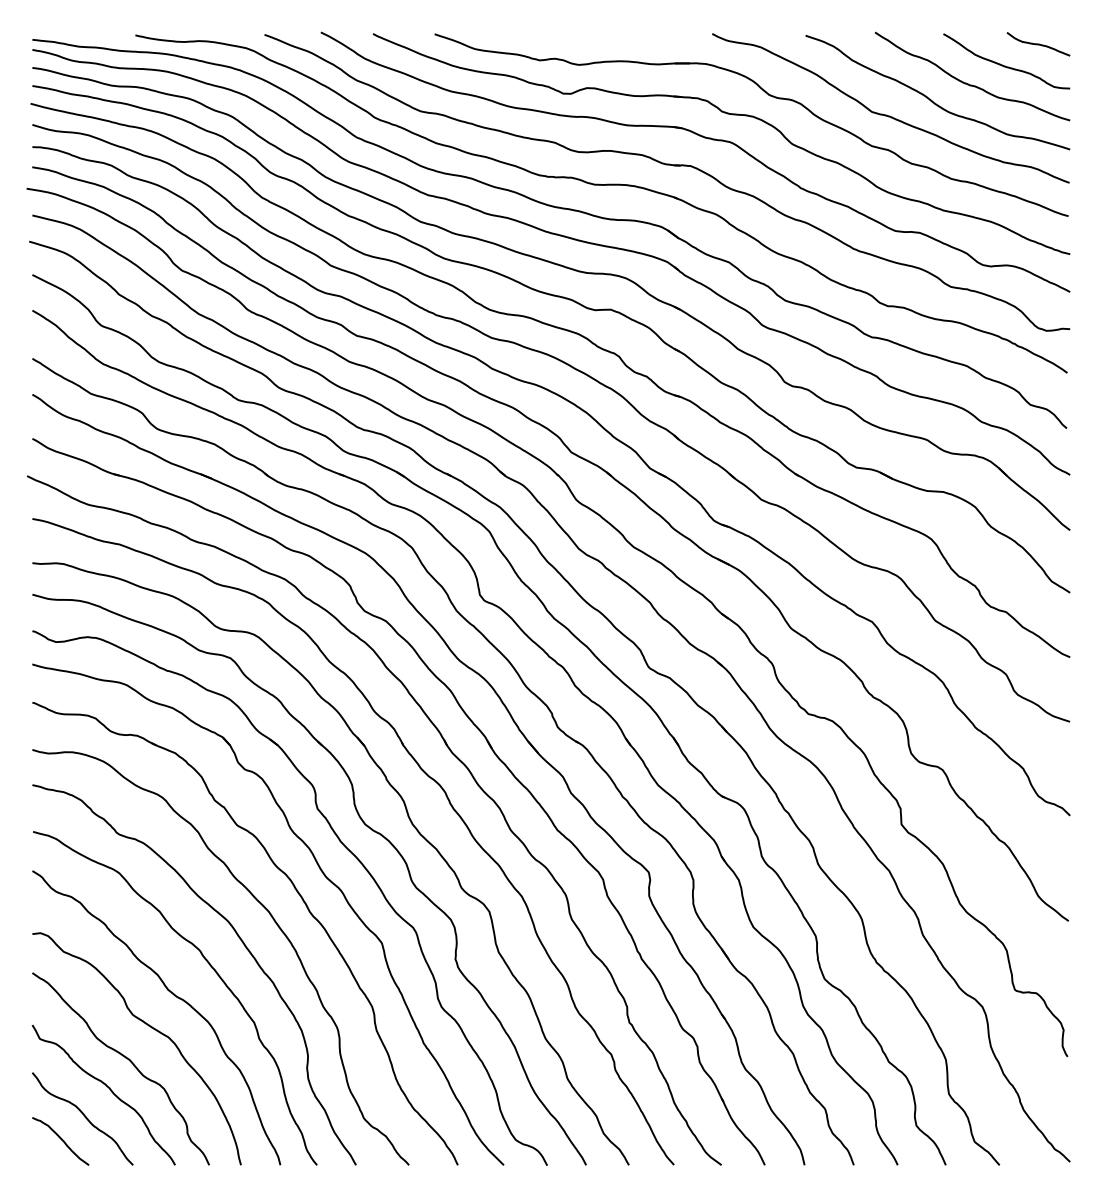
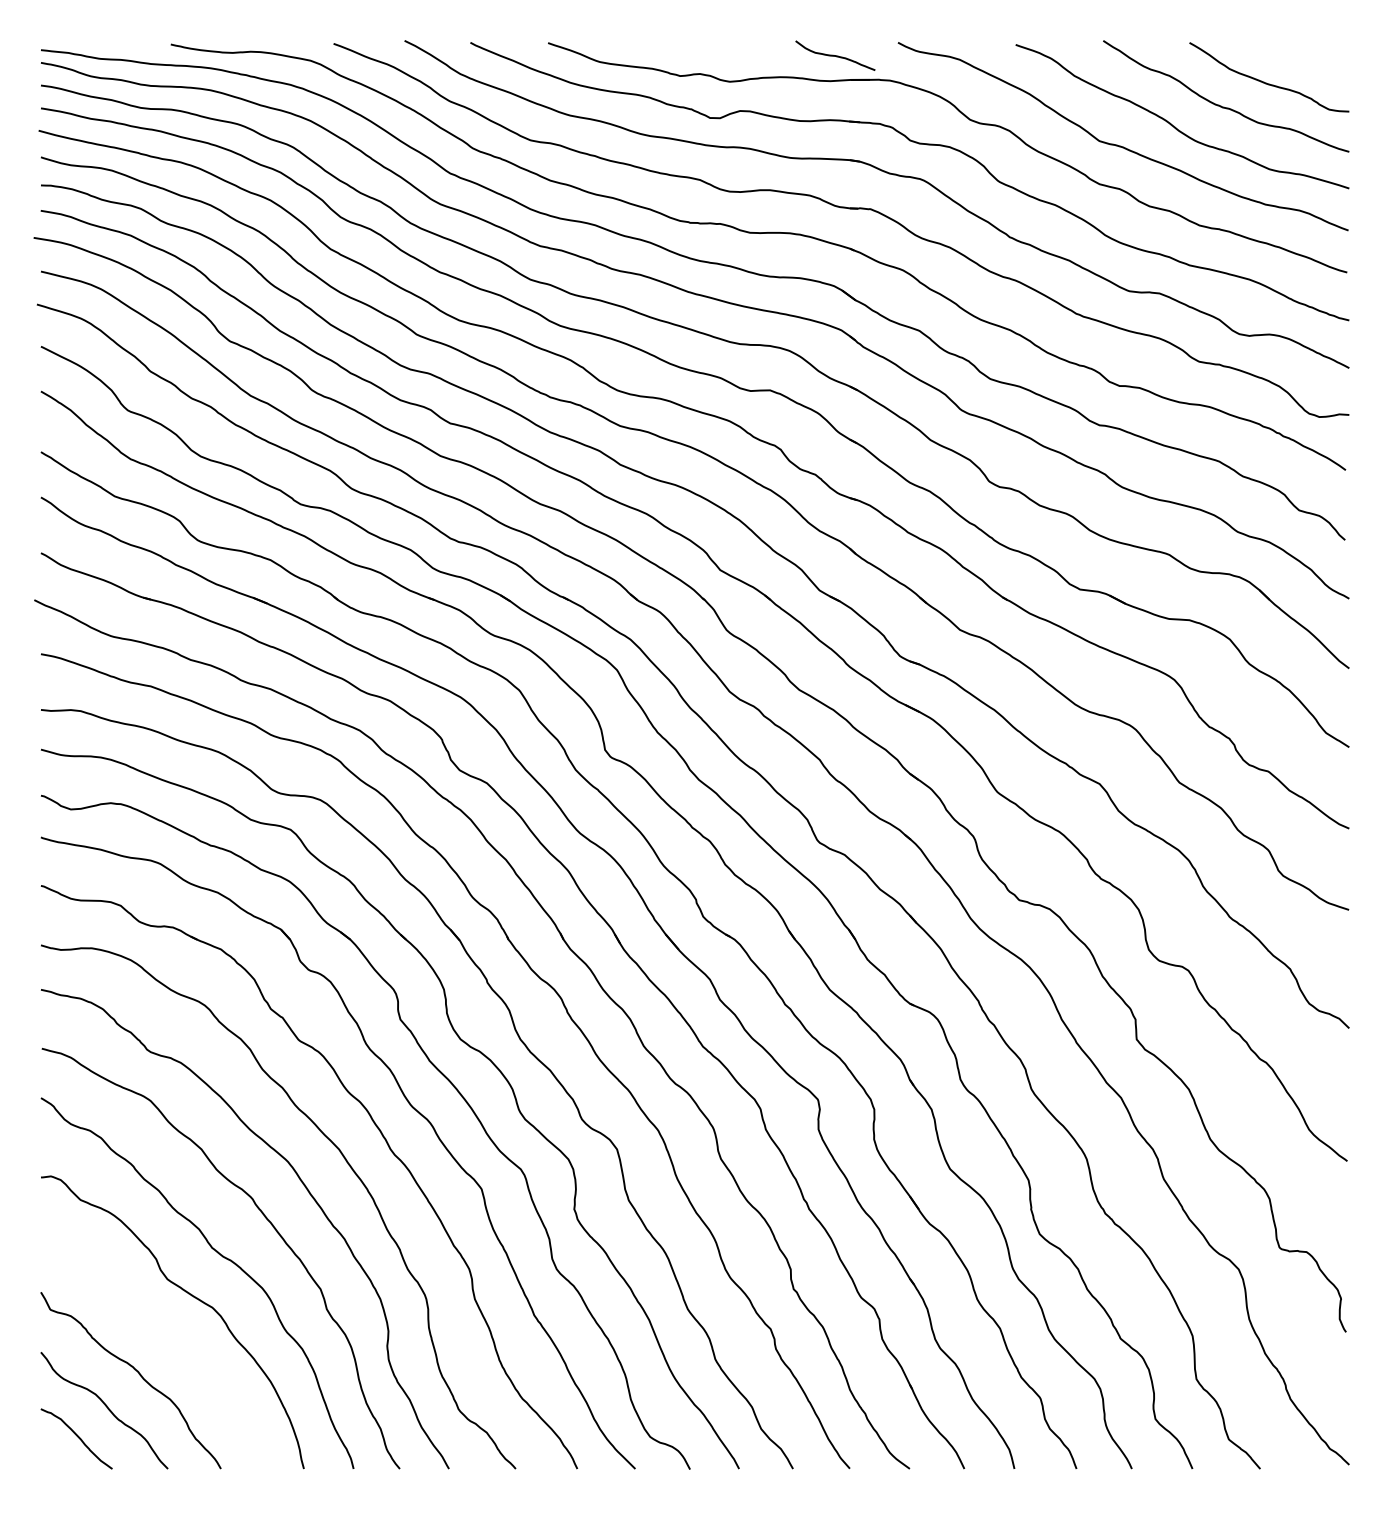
curve: (1038, 44) -> (835, 55), moved
curve: (127, 1059) -> (160, 1335), removed

